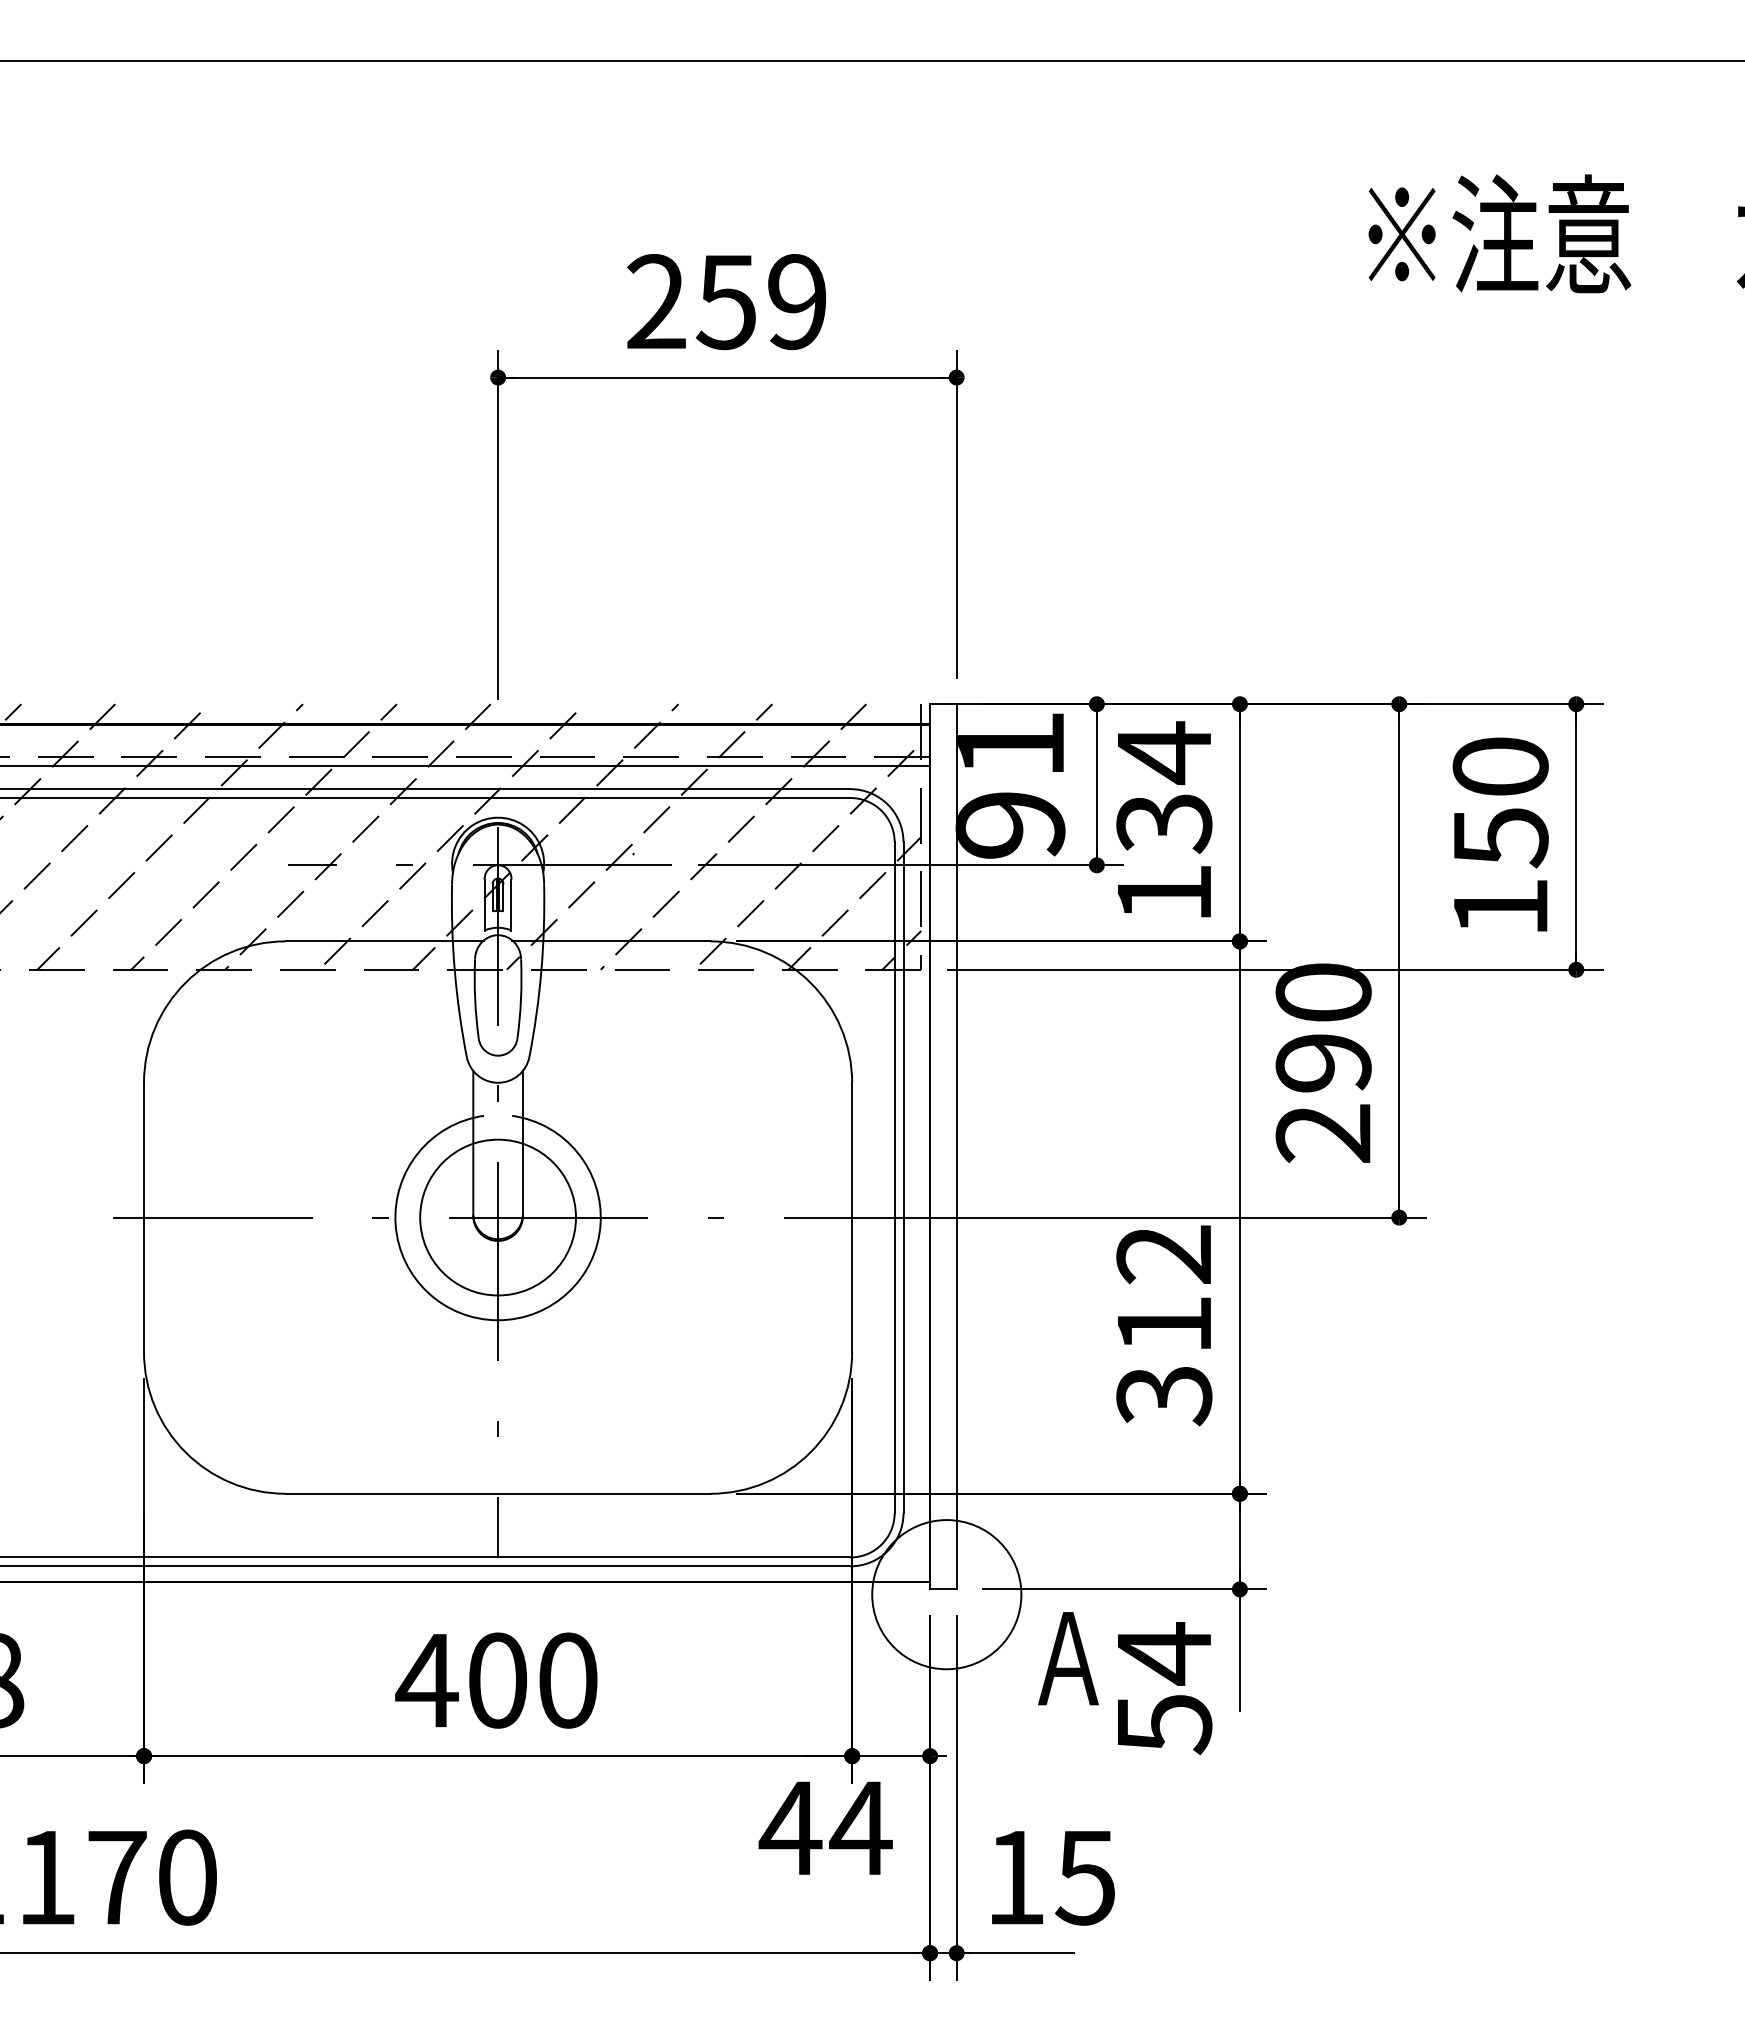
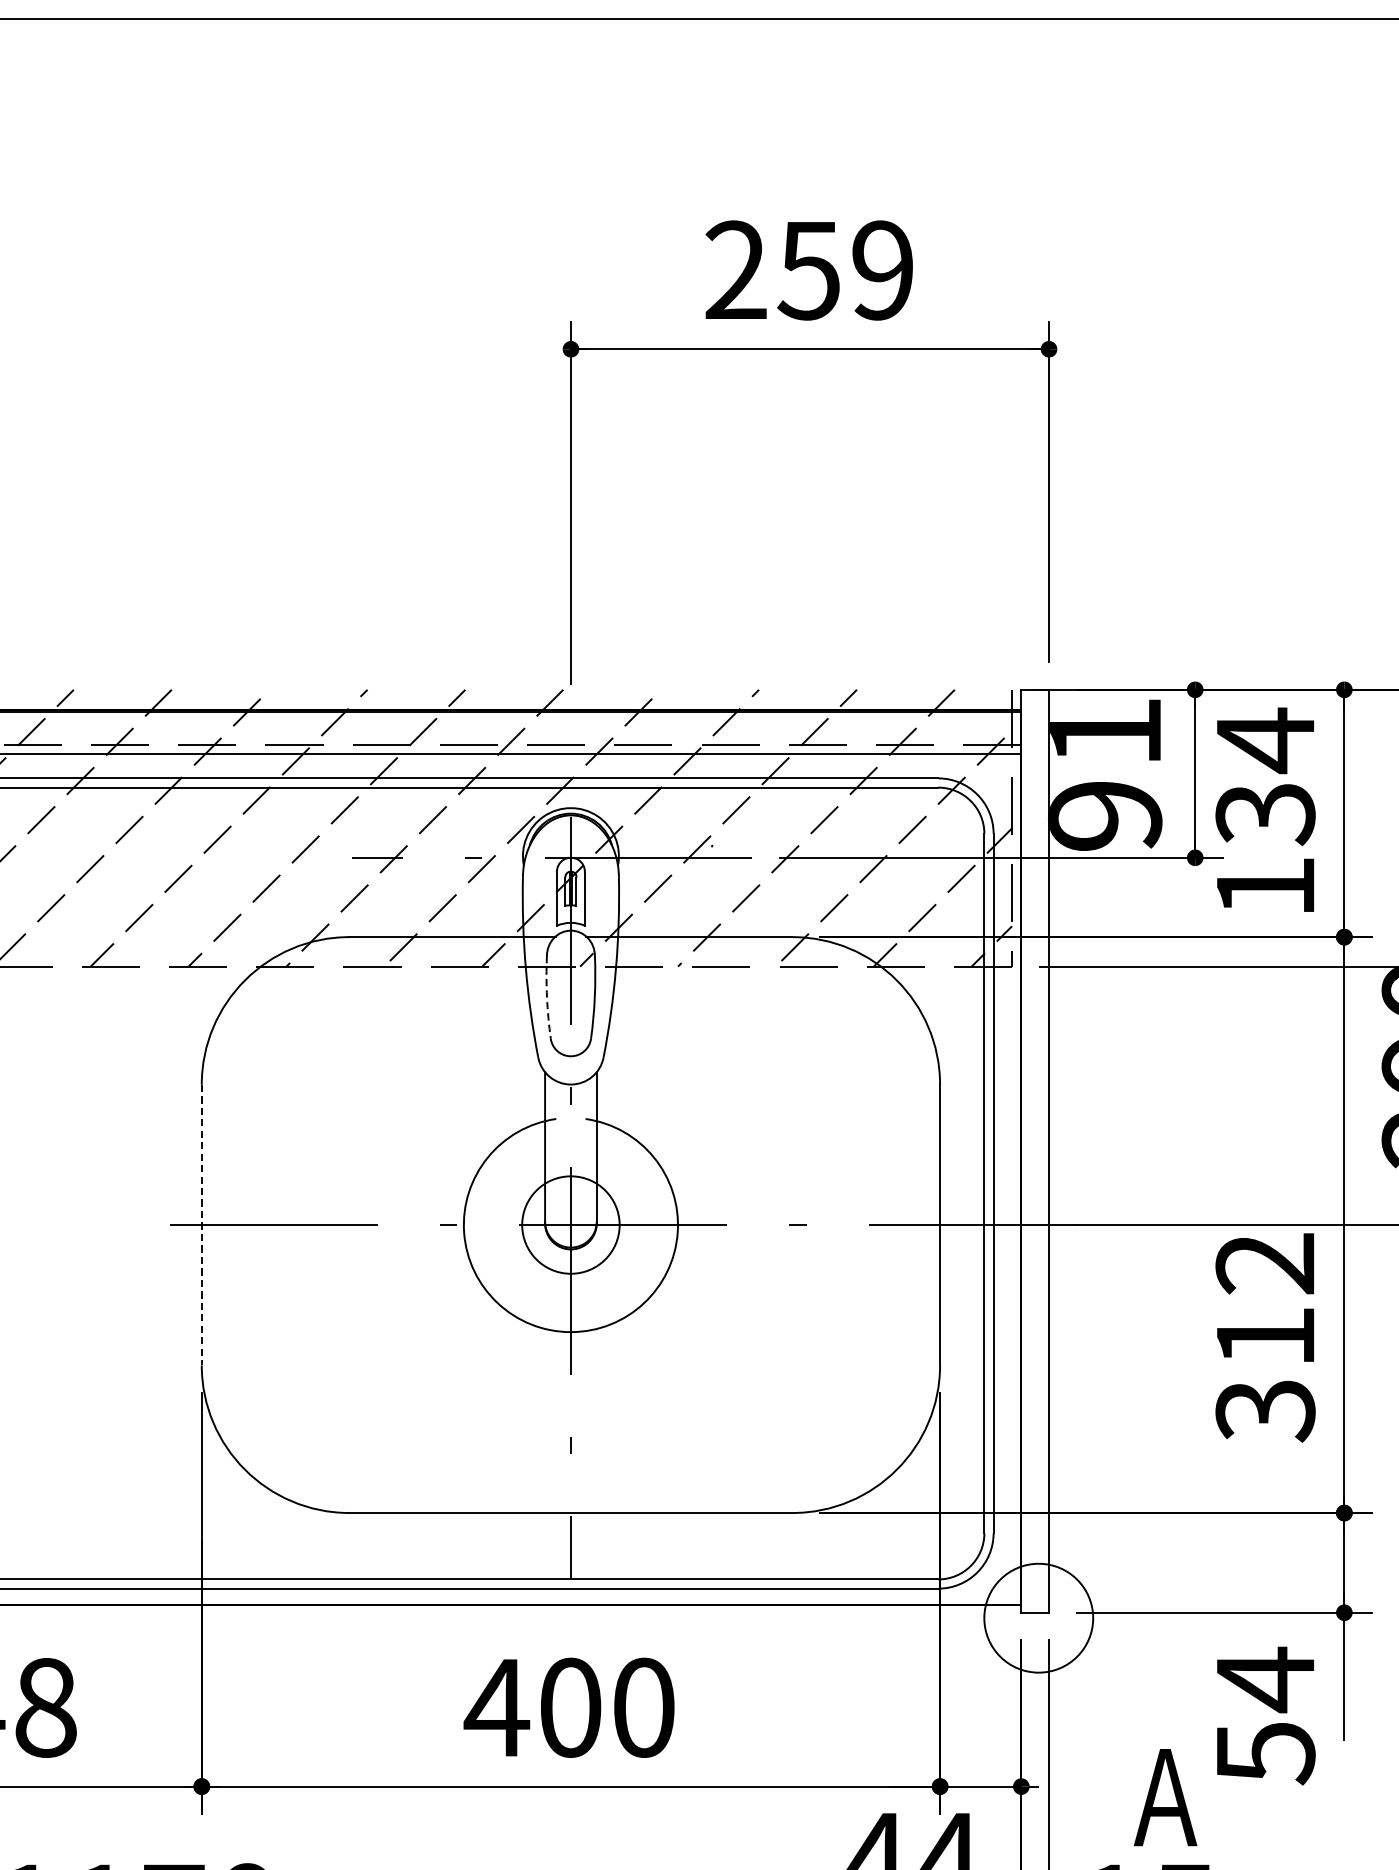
arc: (475, 999) -> (547, 997), solid -> dashed
line: (144, 1217) -> (202, 1224), solid -> dashed
circle: (497, 1217) -> (570, 1224), size x0.6
circle: (946, 1594) -> (1038, 1618), size x0.7
text: (1068, 1658) -> (1165, 1797), moved

